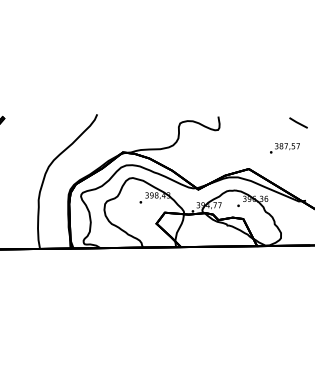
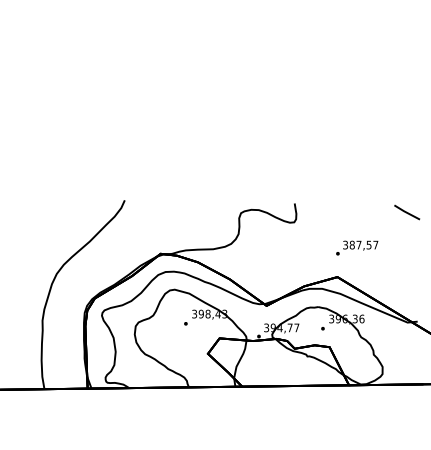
text: (284, 148) -> (356, 248), moved

